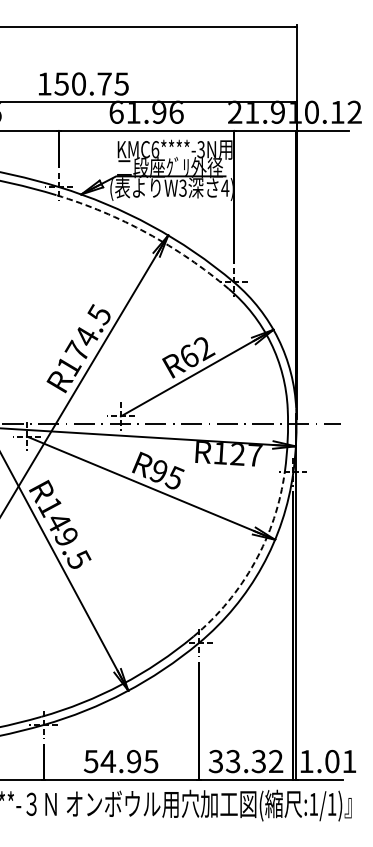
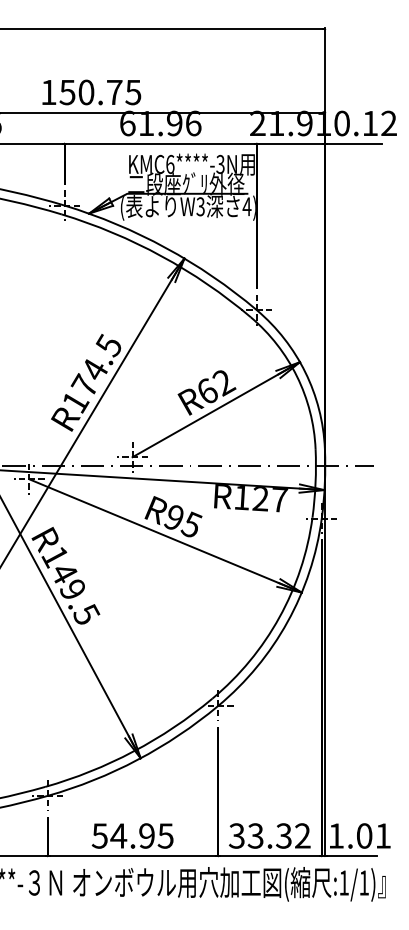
arc: (147, 233) -> (161, 256), dashed -> solid
arc: (254, 562) -> (279, 617), dashed -> solid

